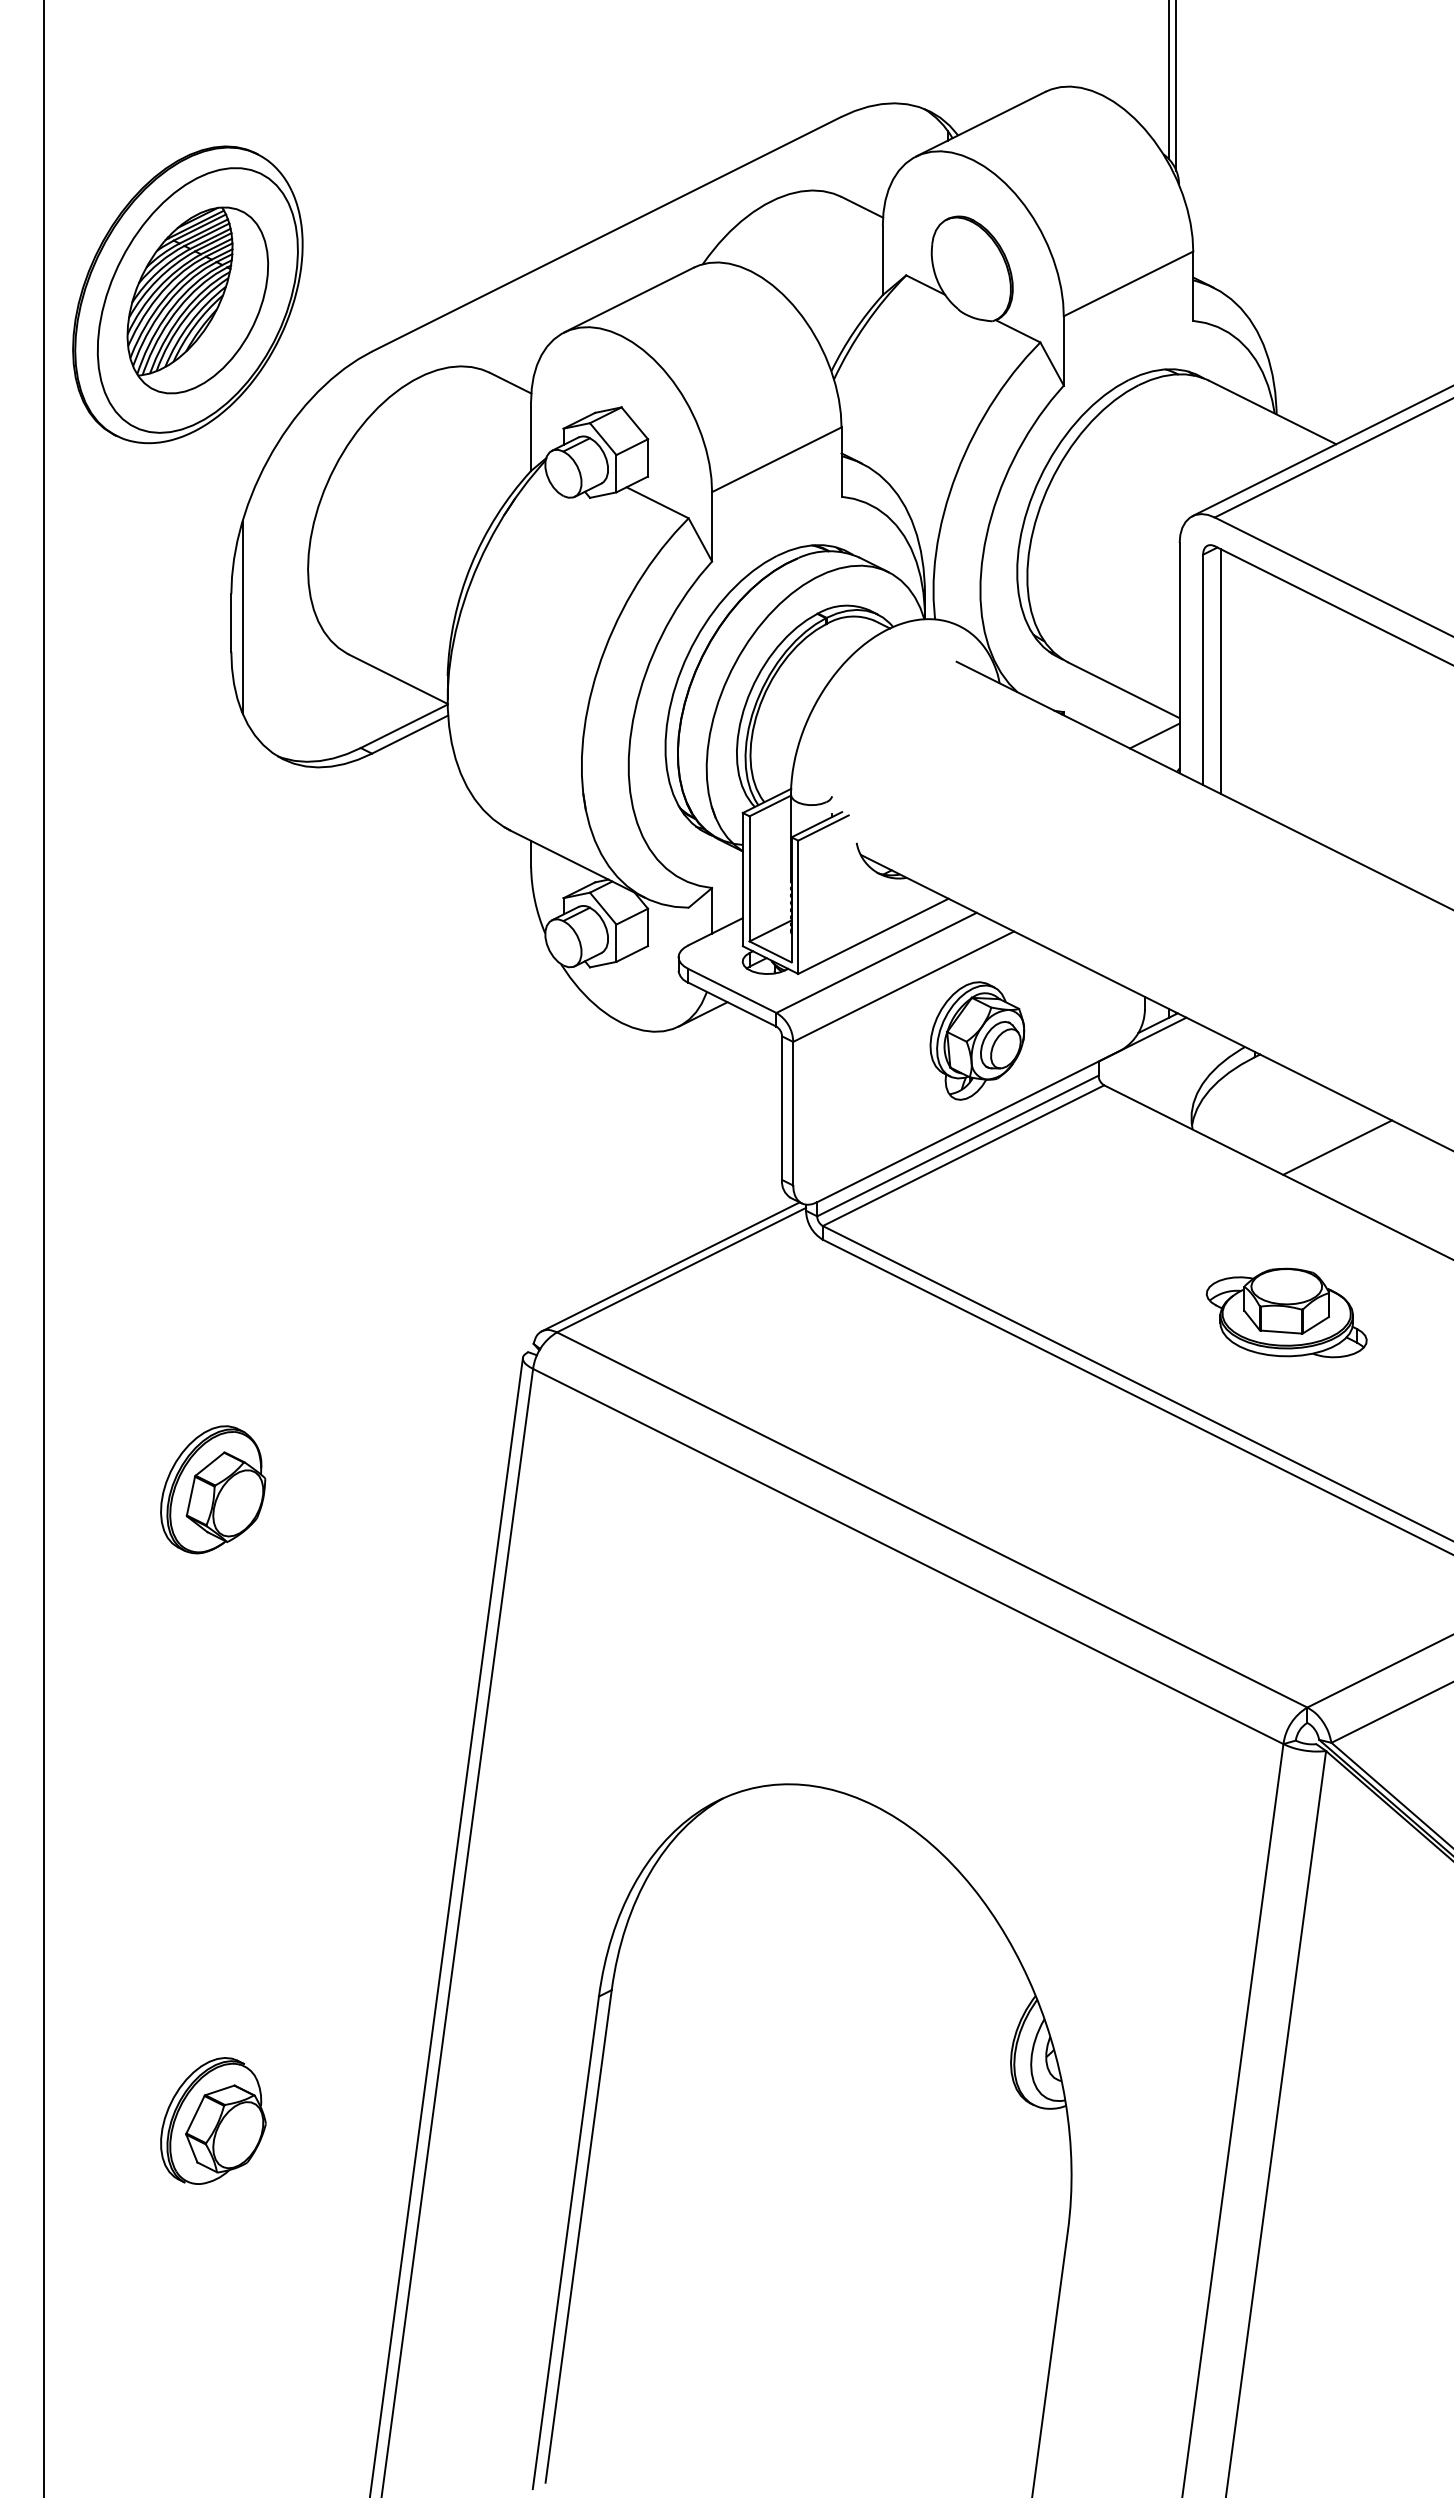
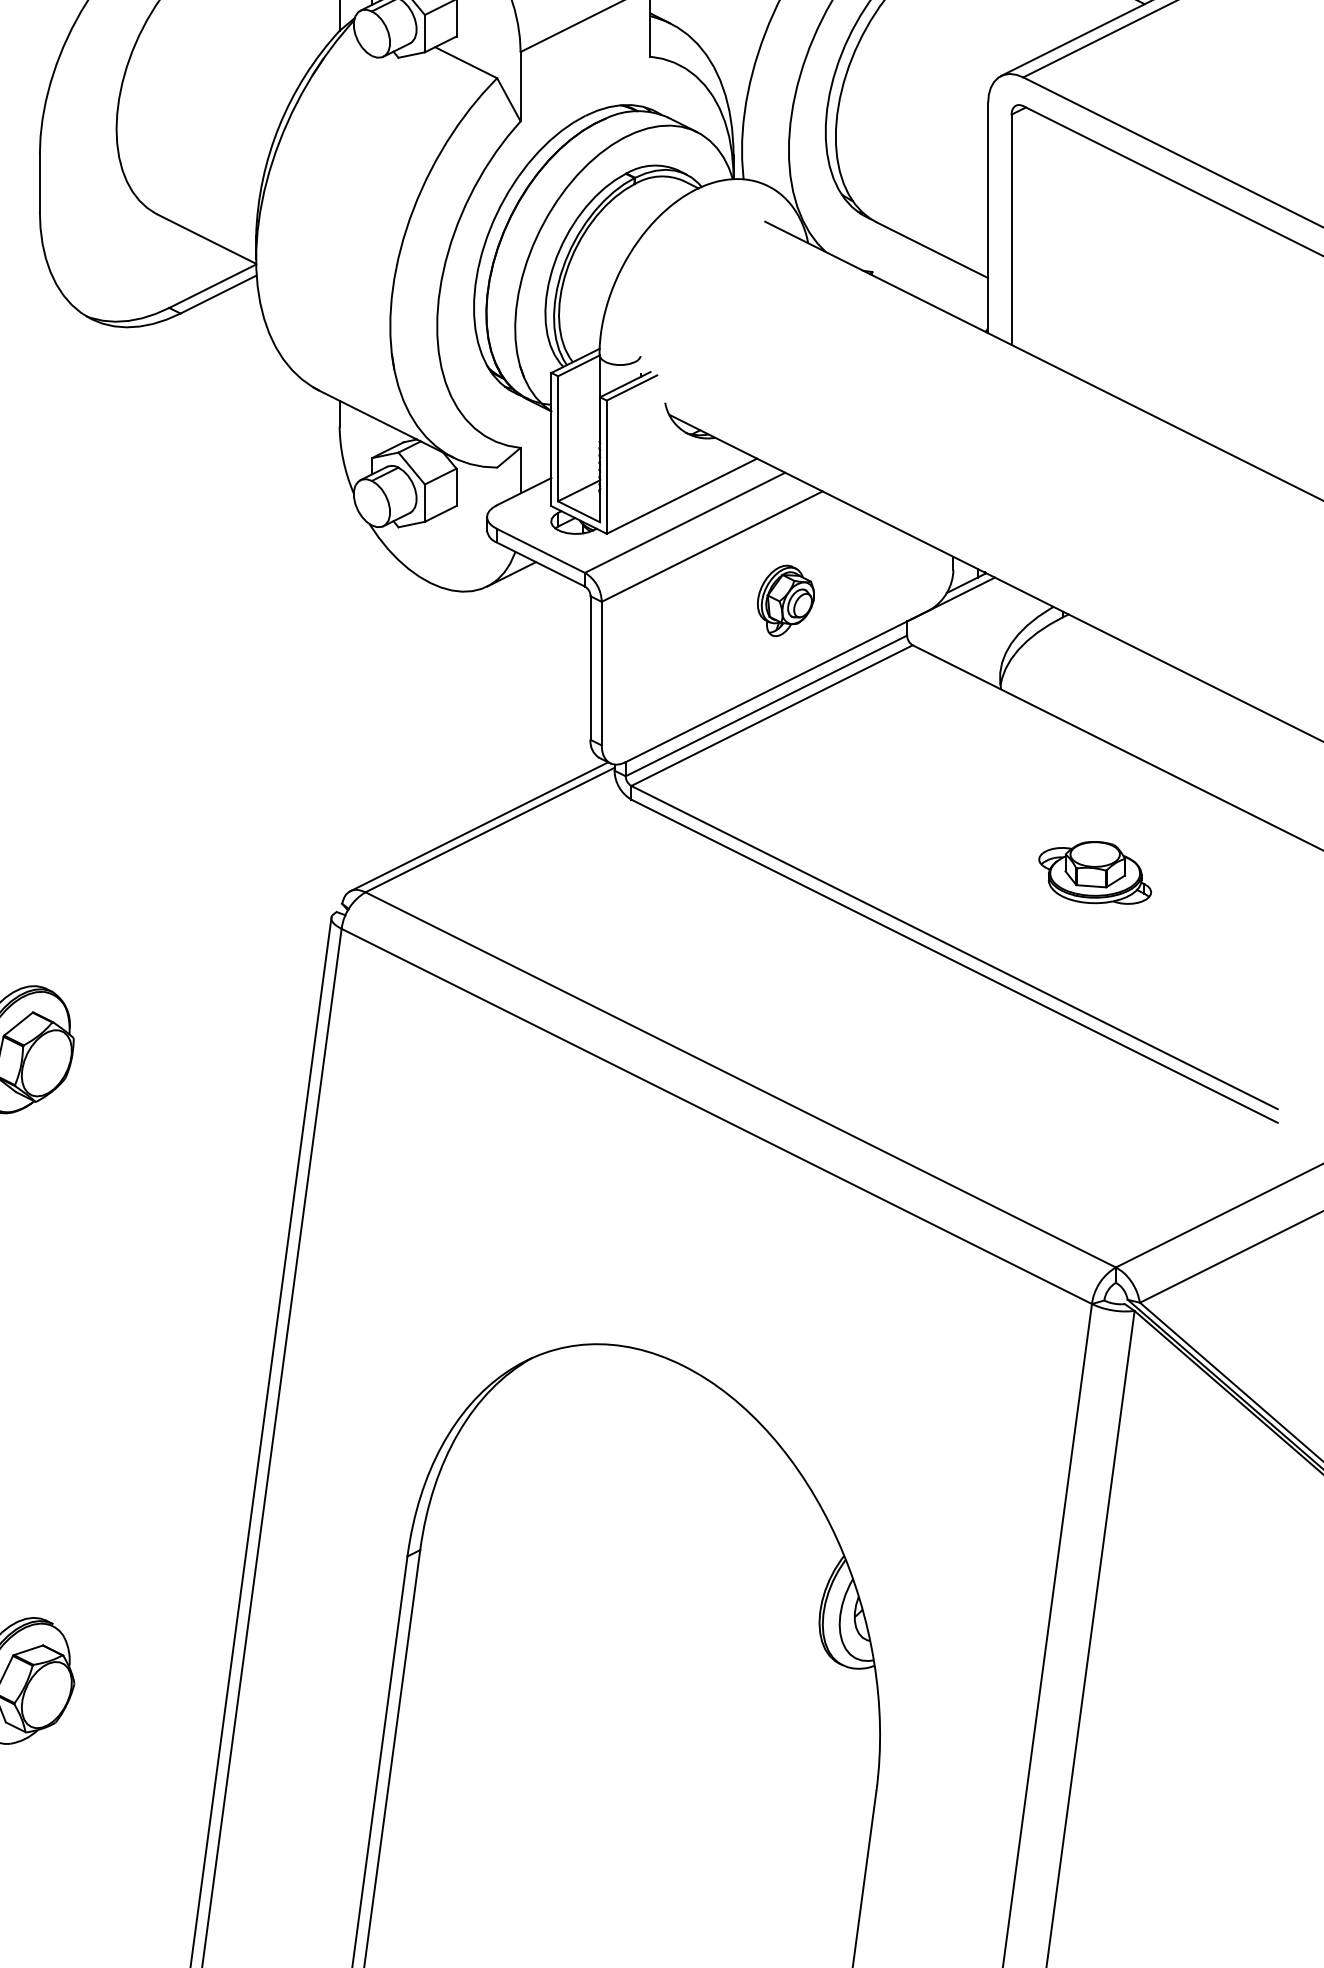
line: (242, 616) -> (51, 176), removed
line: (1220, 671) -> (1029, 231), removed
line: (1154, 735) -> (963, 295), removed
part: (977, 1040) -> (786, 600), size x0.6
line: (1337, 1147) -> (1146, 707), removed
part: (1286, 1312) -> (1095, 872), size x0.7

